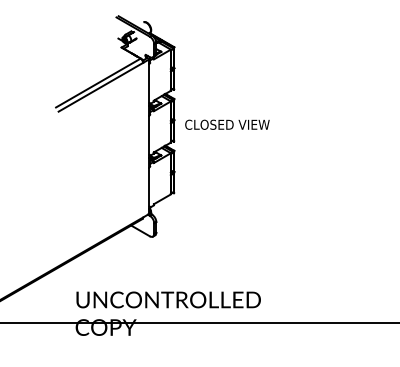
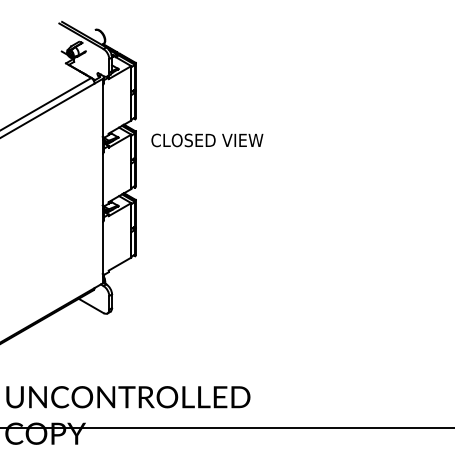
text: (227, 124) -> (207, 140), moved

